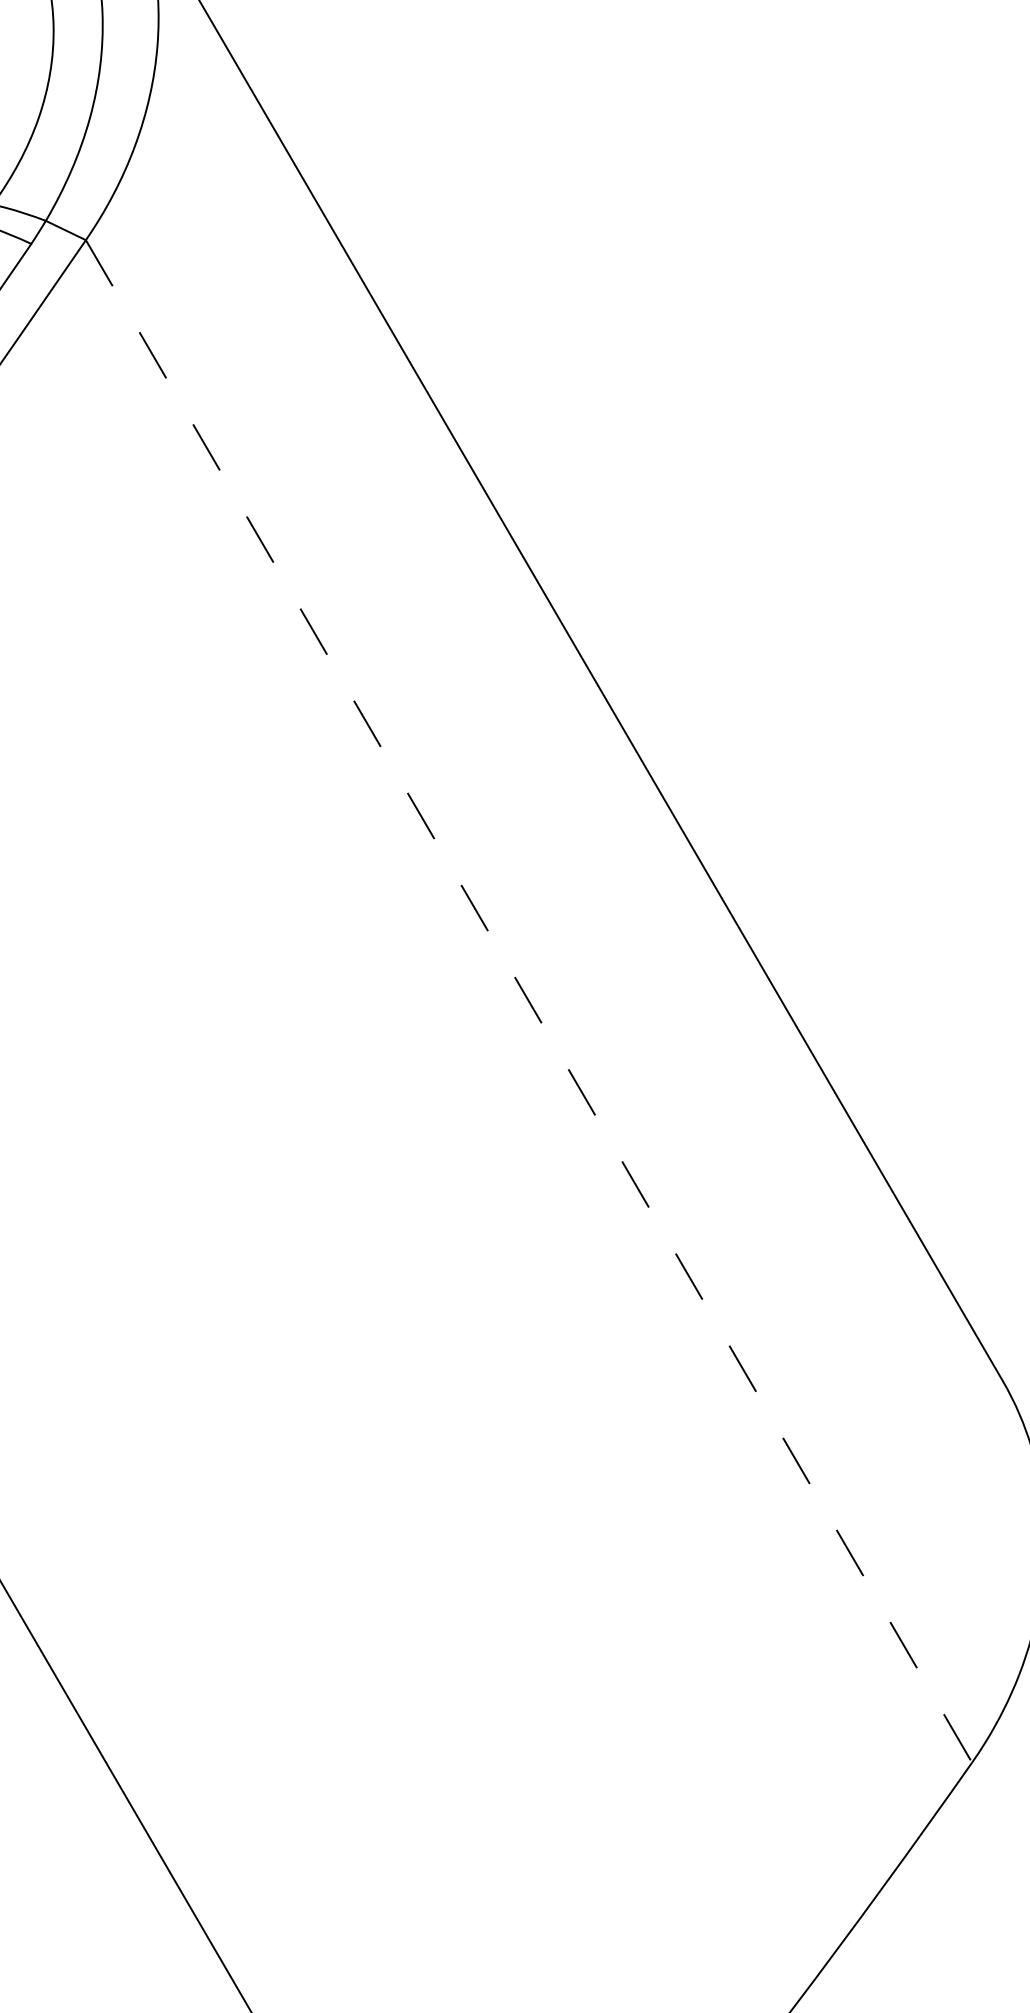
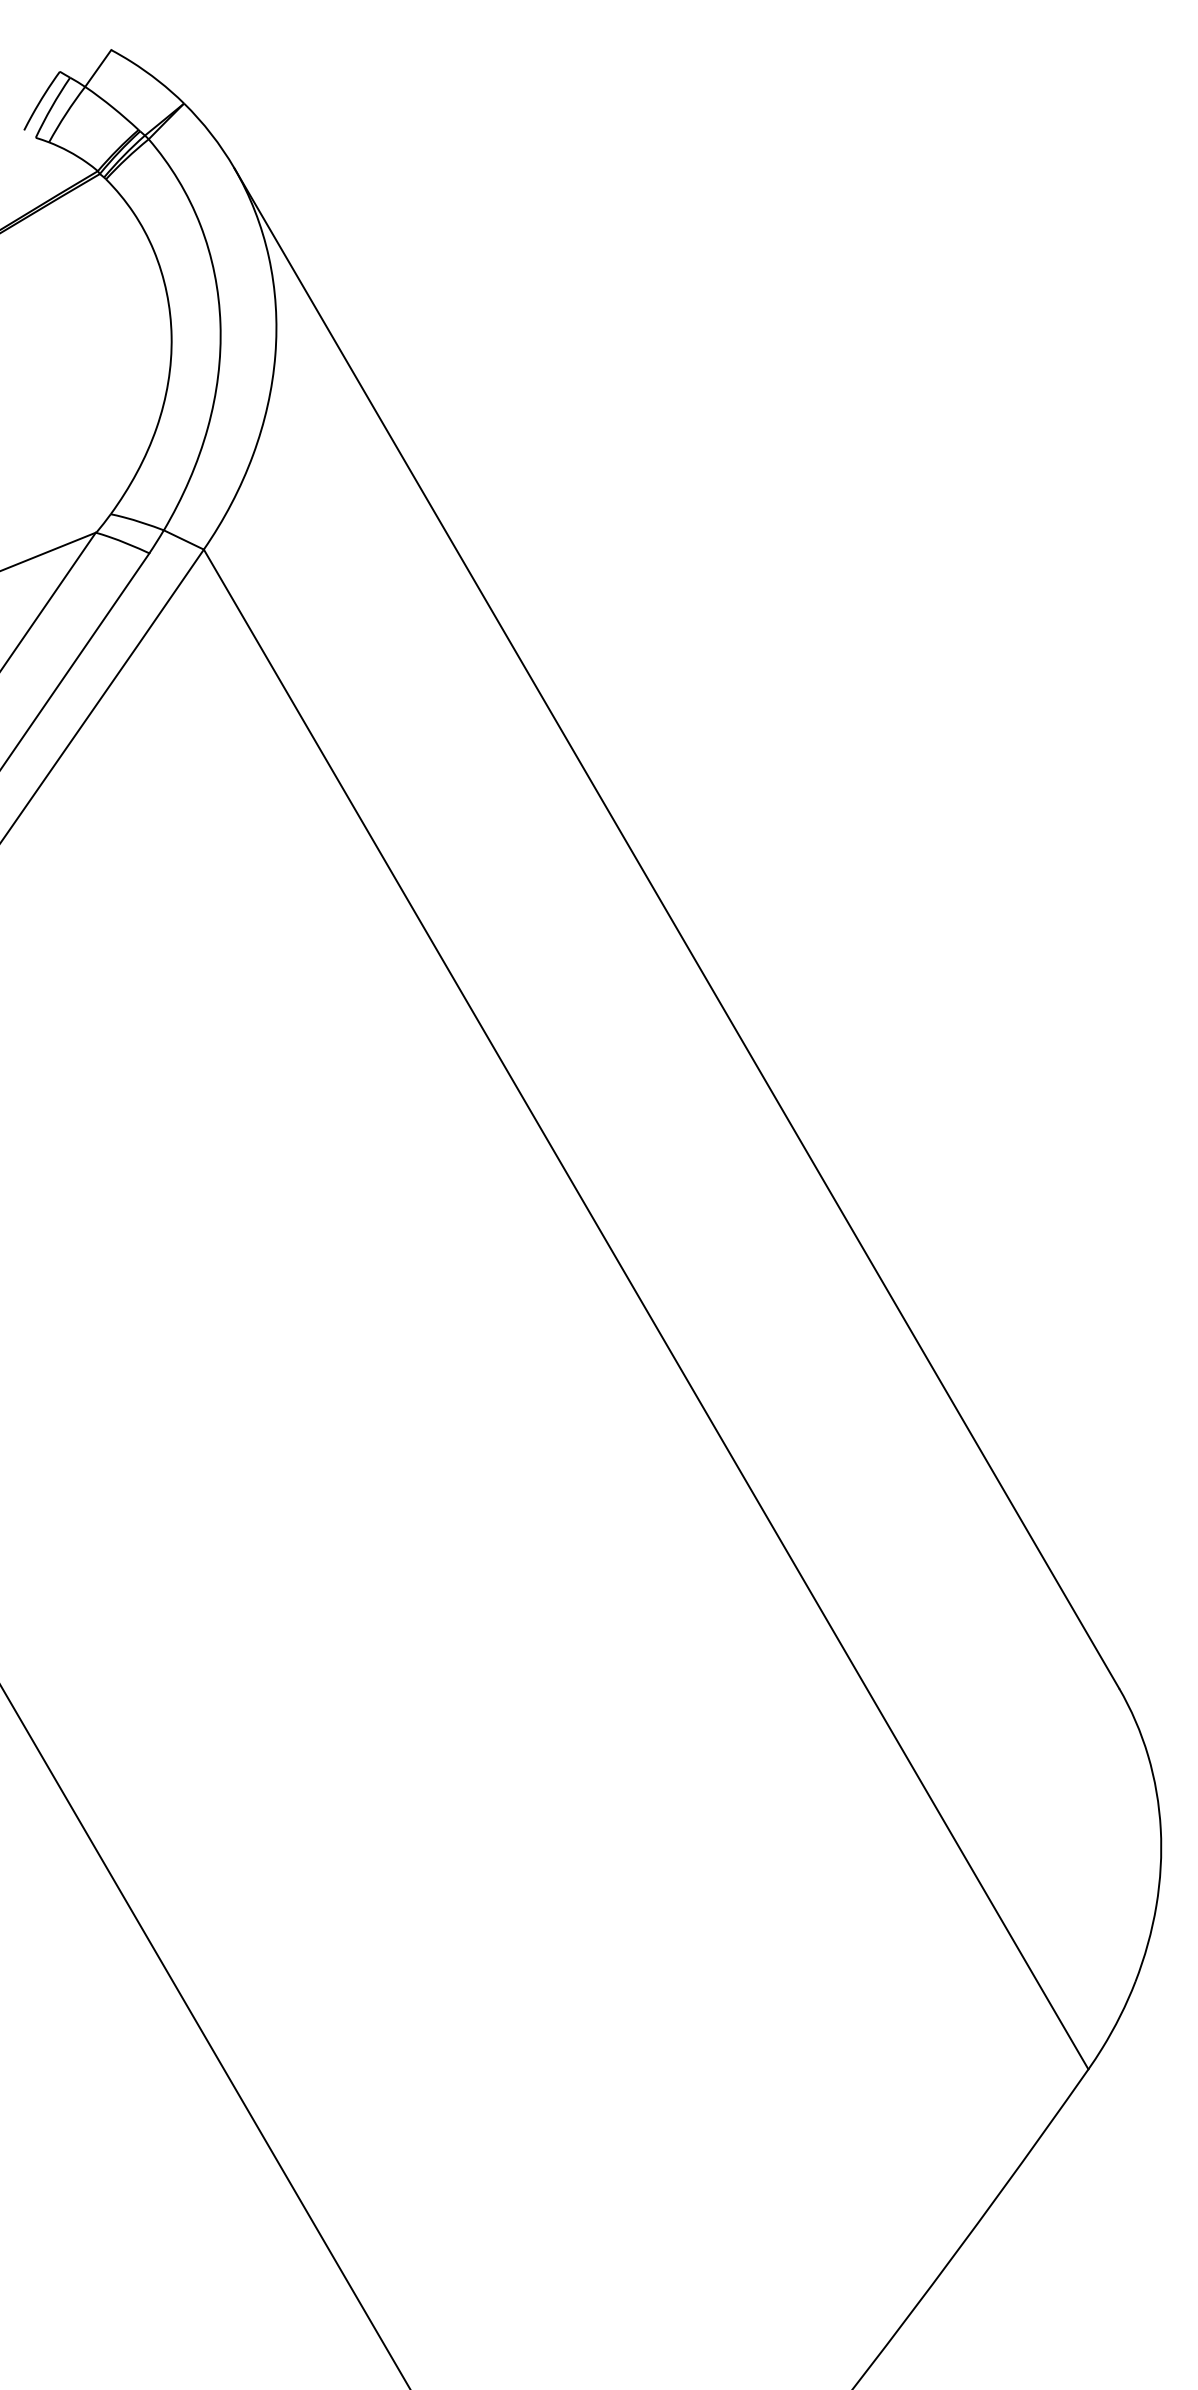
line: (529, 1001) -> (646, 1309), dashed -> solid

